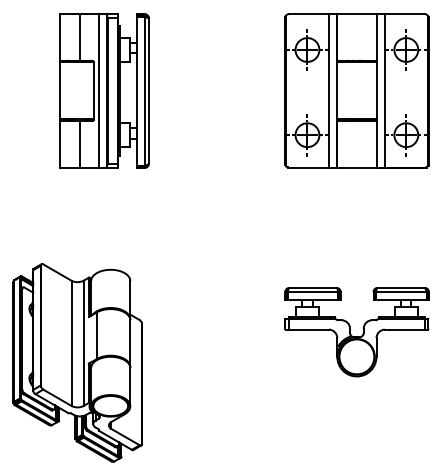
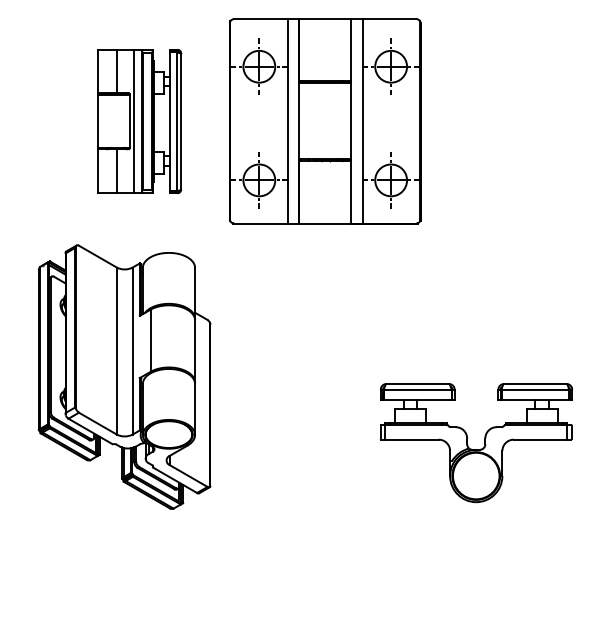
part: (104, 91) -> (139, 121), size x0.7
part: (356, 91) -> (324, 121), moved
part: (77, 362) -> (124, 376), moved

